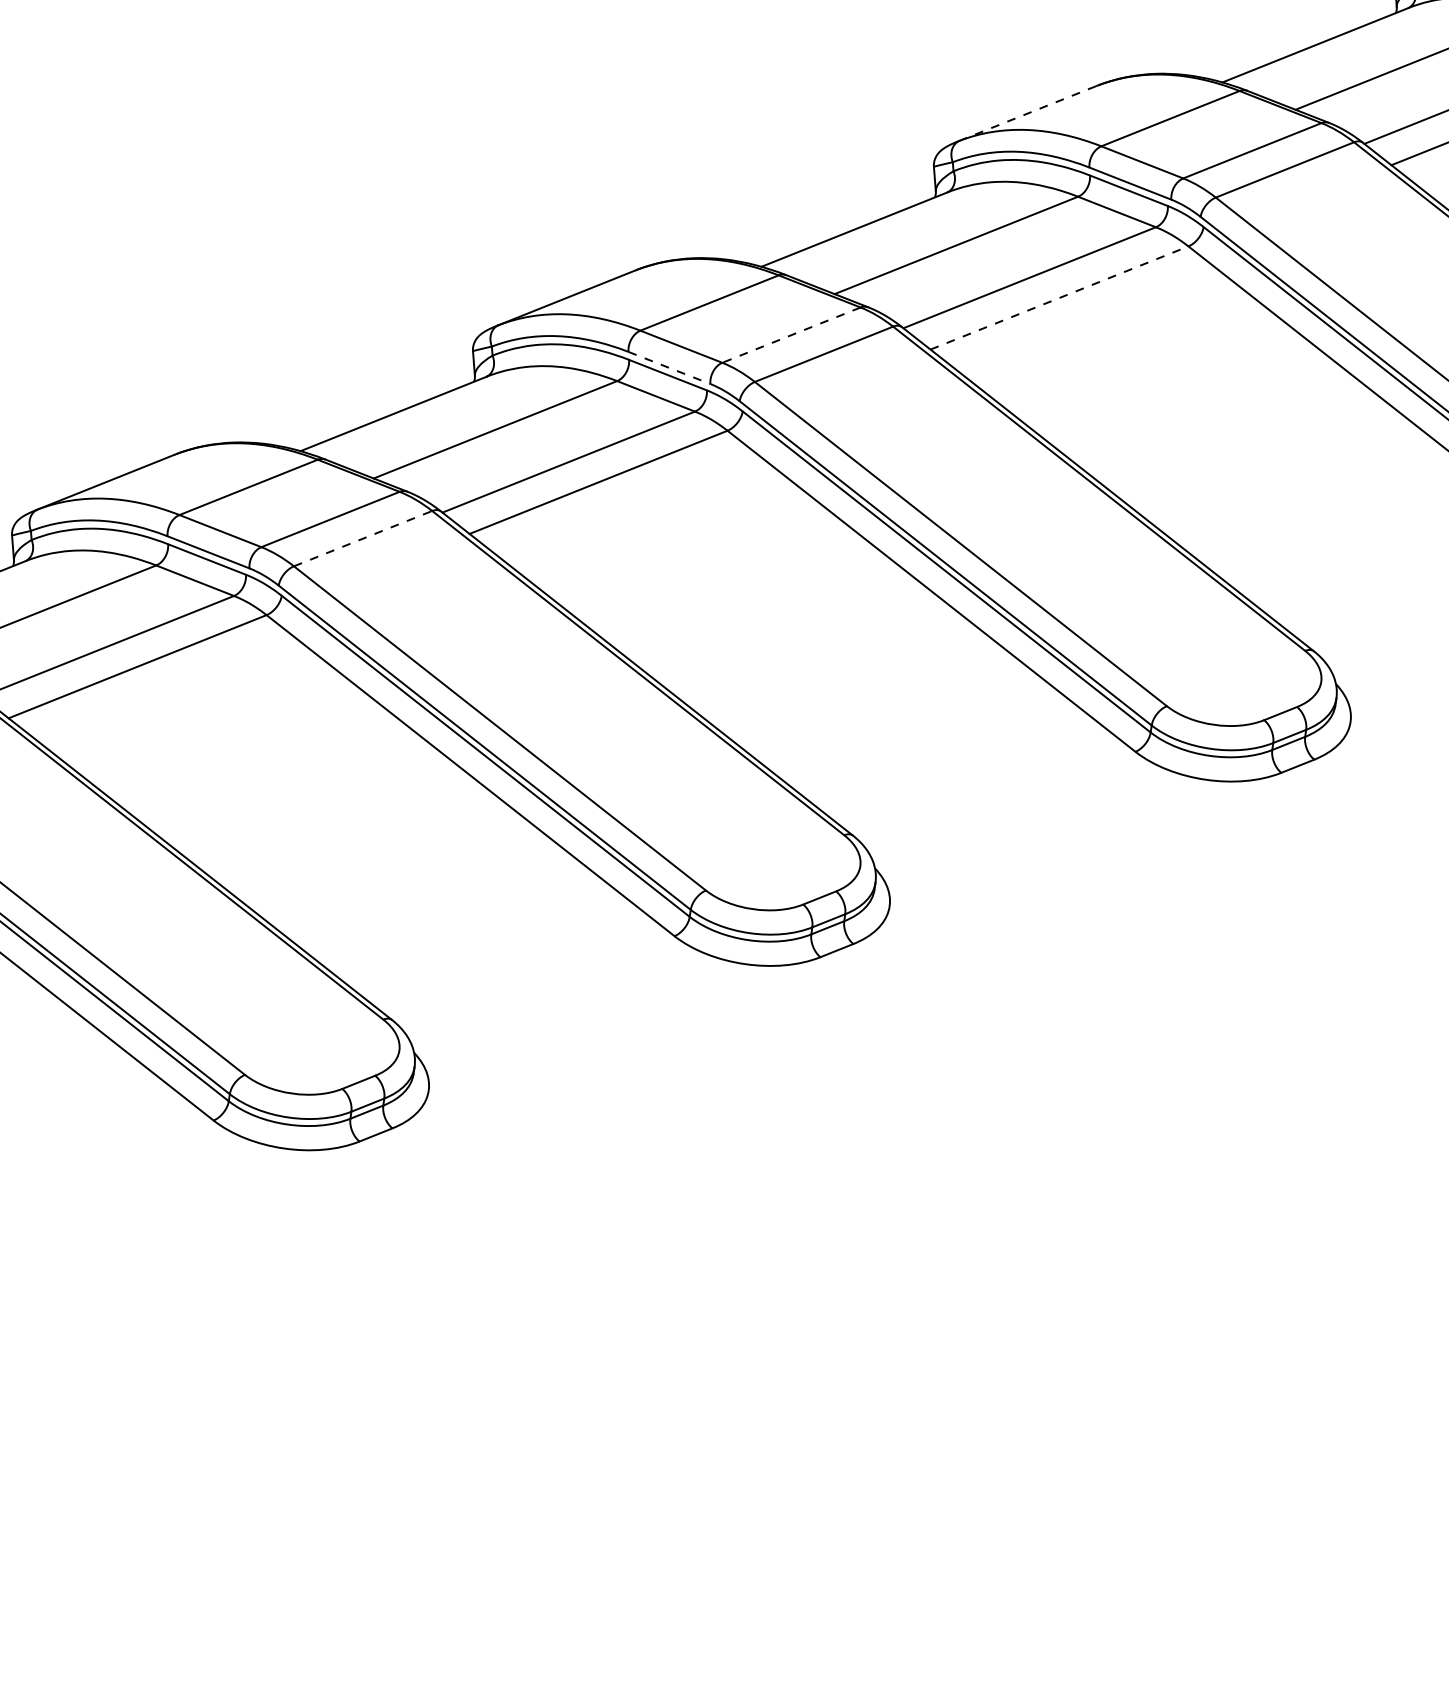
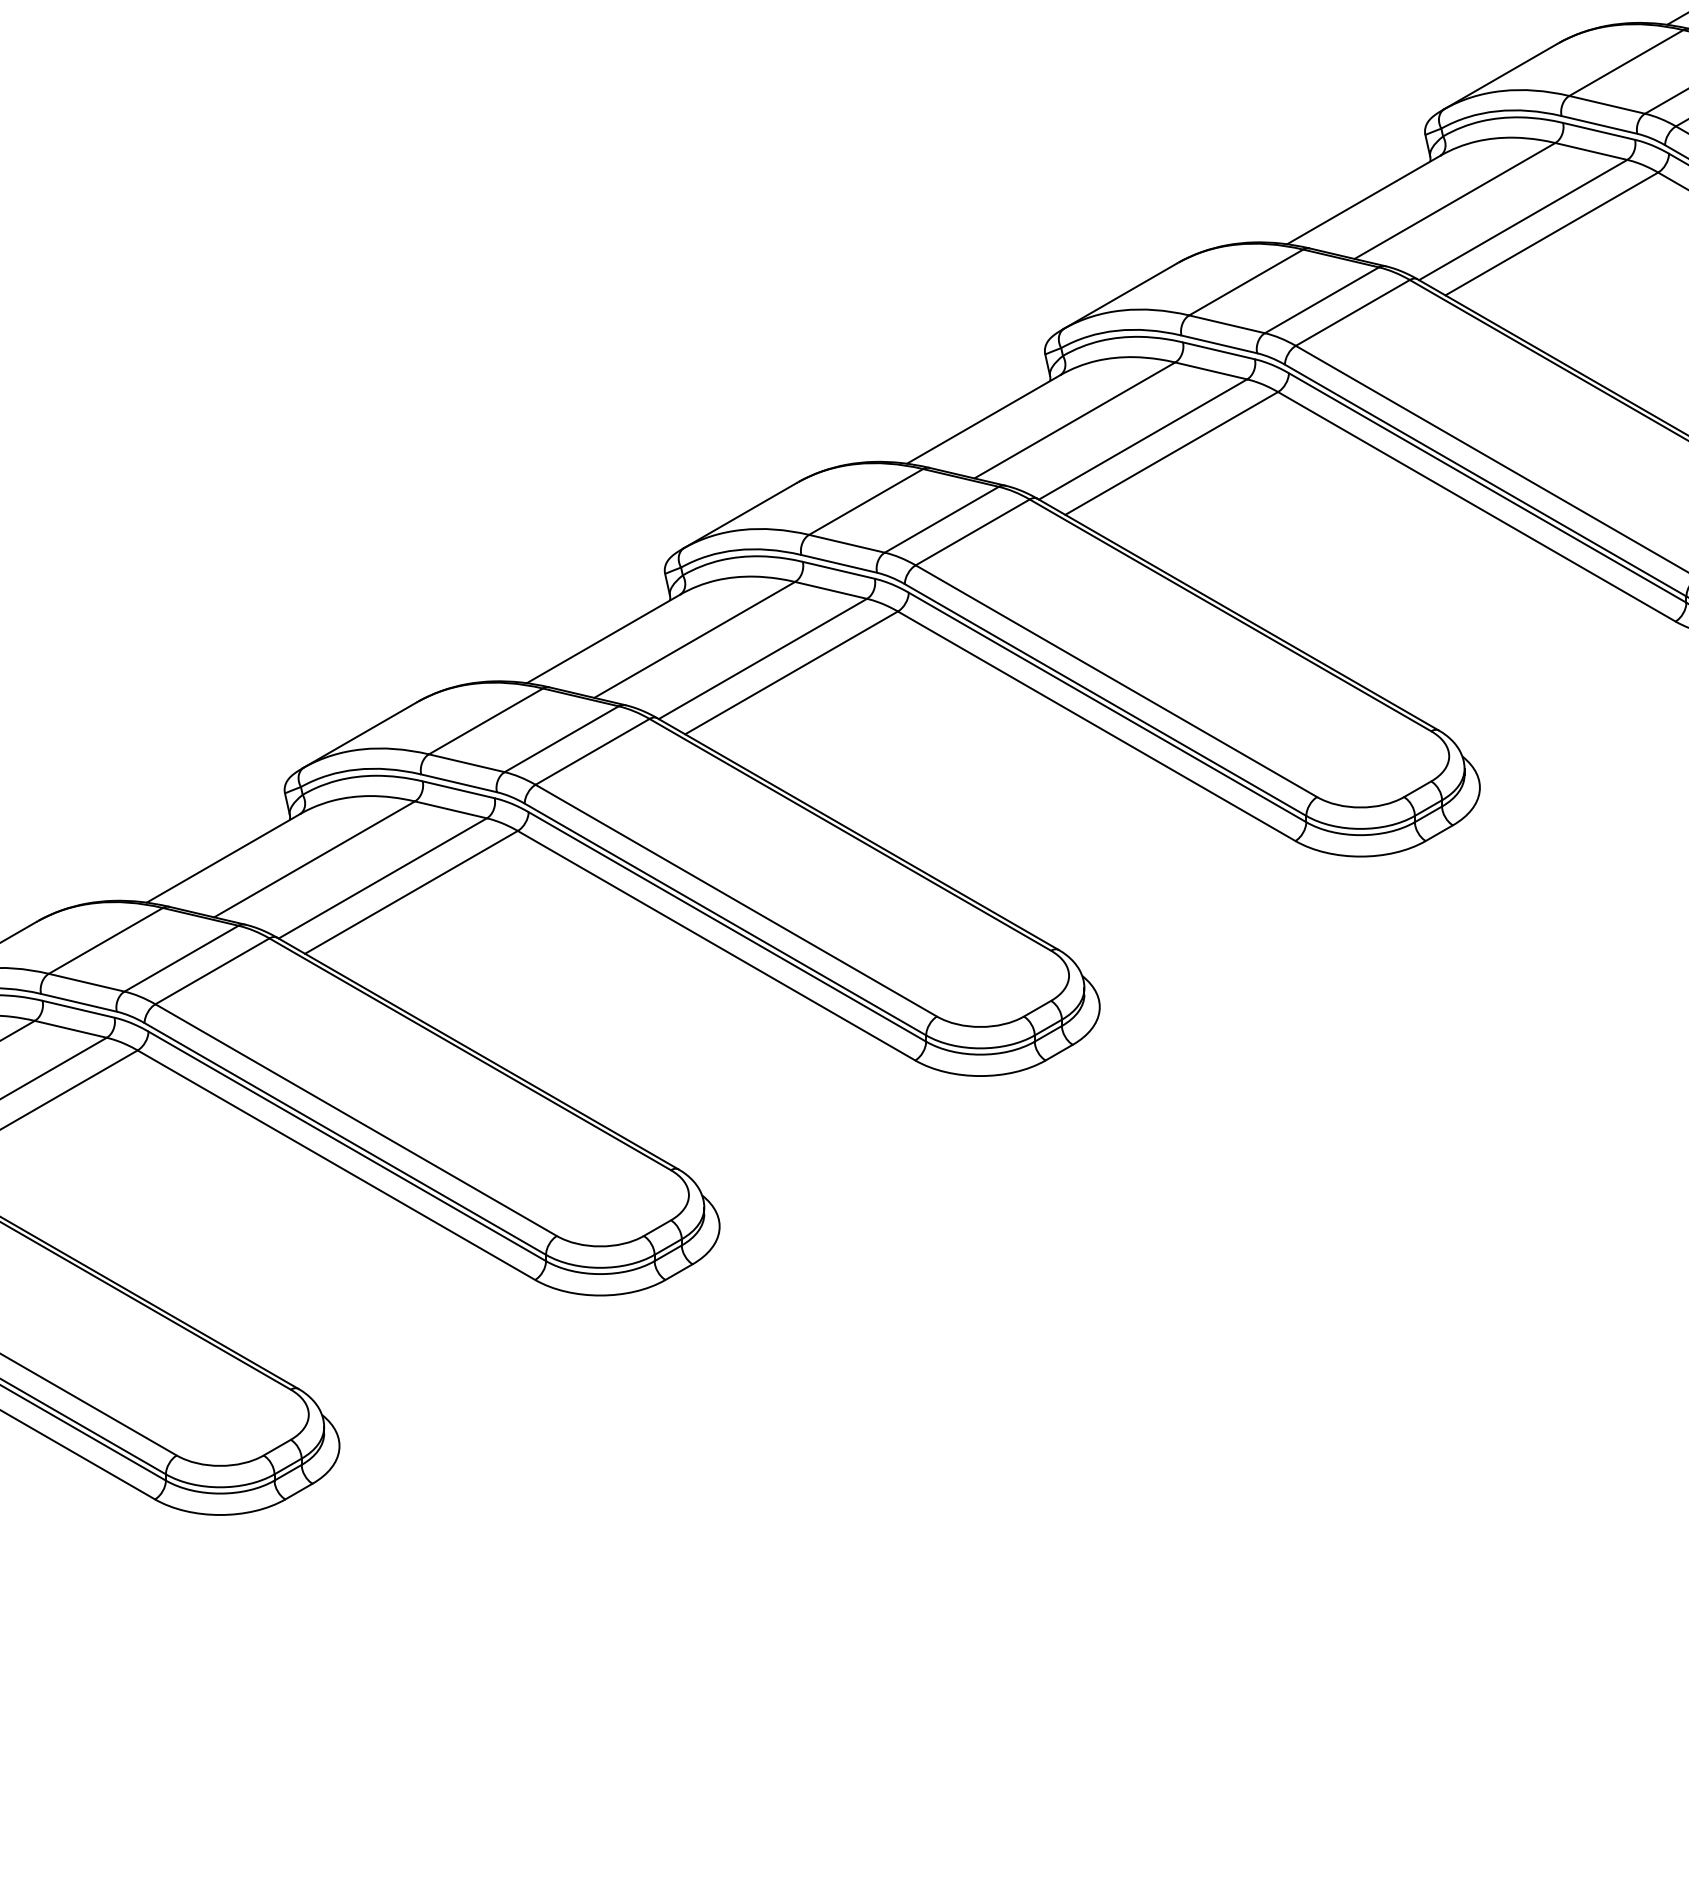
line: (1026, 113) -> (739, 515), dashed -> solid
line: (1059, 297) -> (791, 672), dashed -> solid
line: (791, 335) -> (561, 739), dashed -> solid
line: (669, 368) -> (459, 783), dashed -> solid
line: (363, 538) -> (212, 971), dashed -> solid

